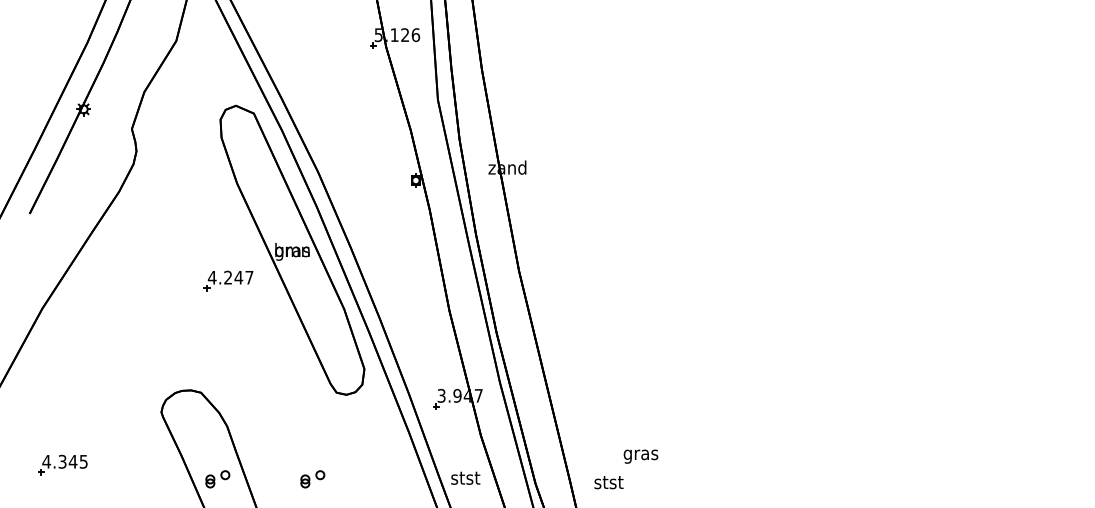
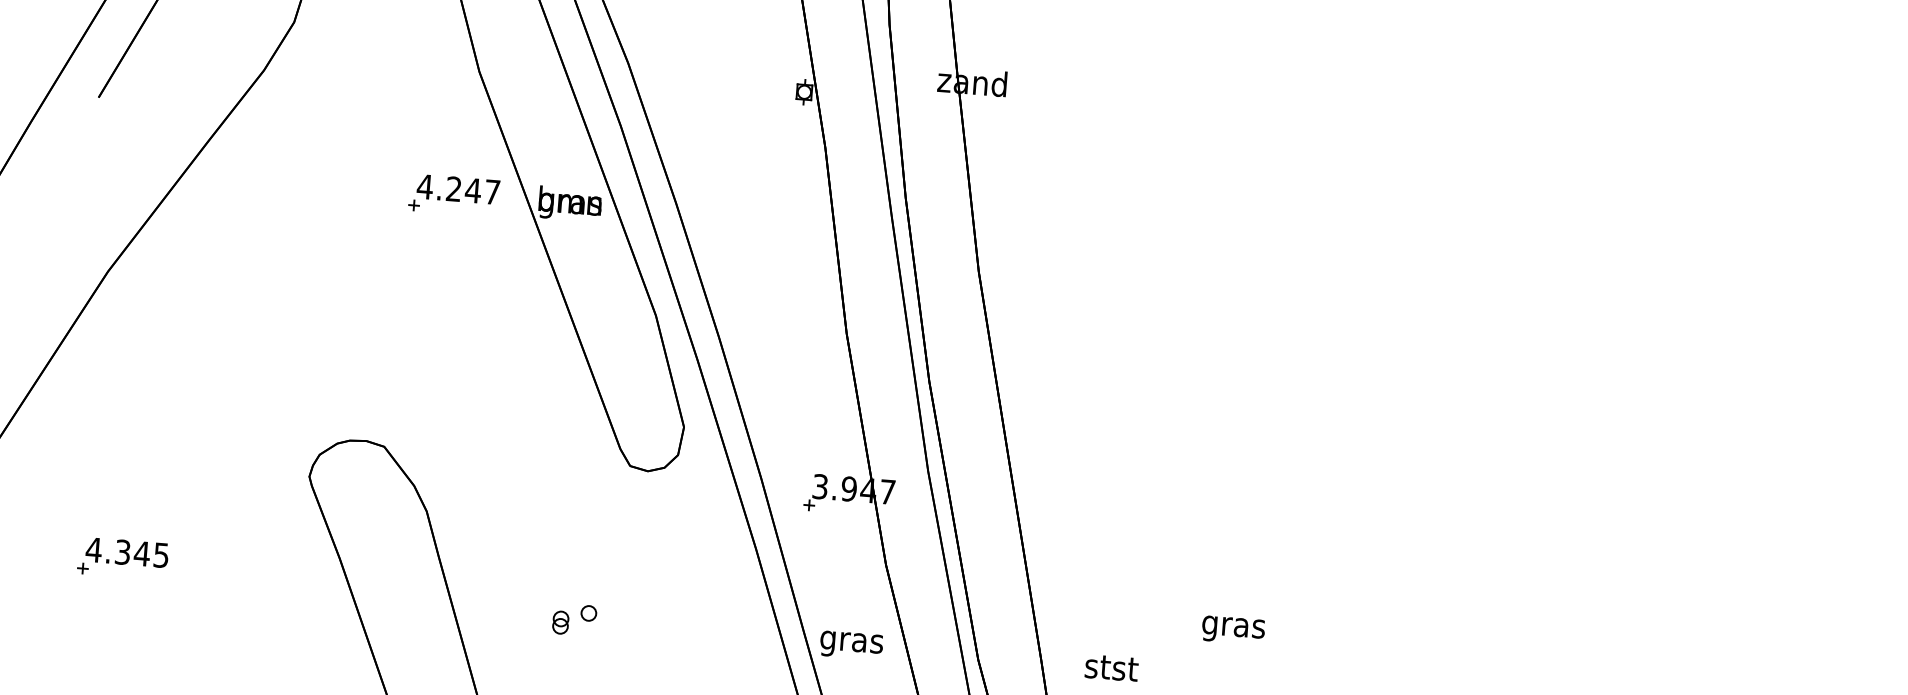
part: (228, 280) -> (454, 194), moved
text: (640, 456) -> (1232, 629), moved
part: (217, 479) -> (401, 606), removed
text: (465, 479) -> (851, 641), stst -> gras

